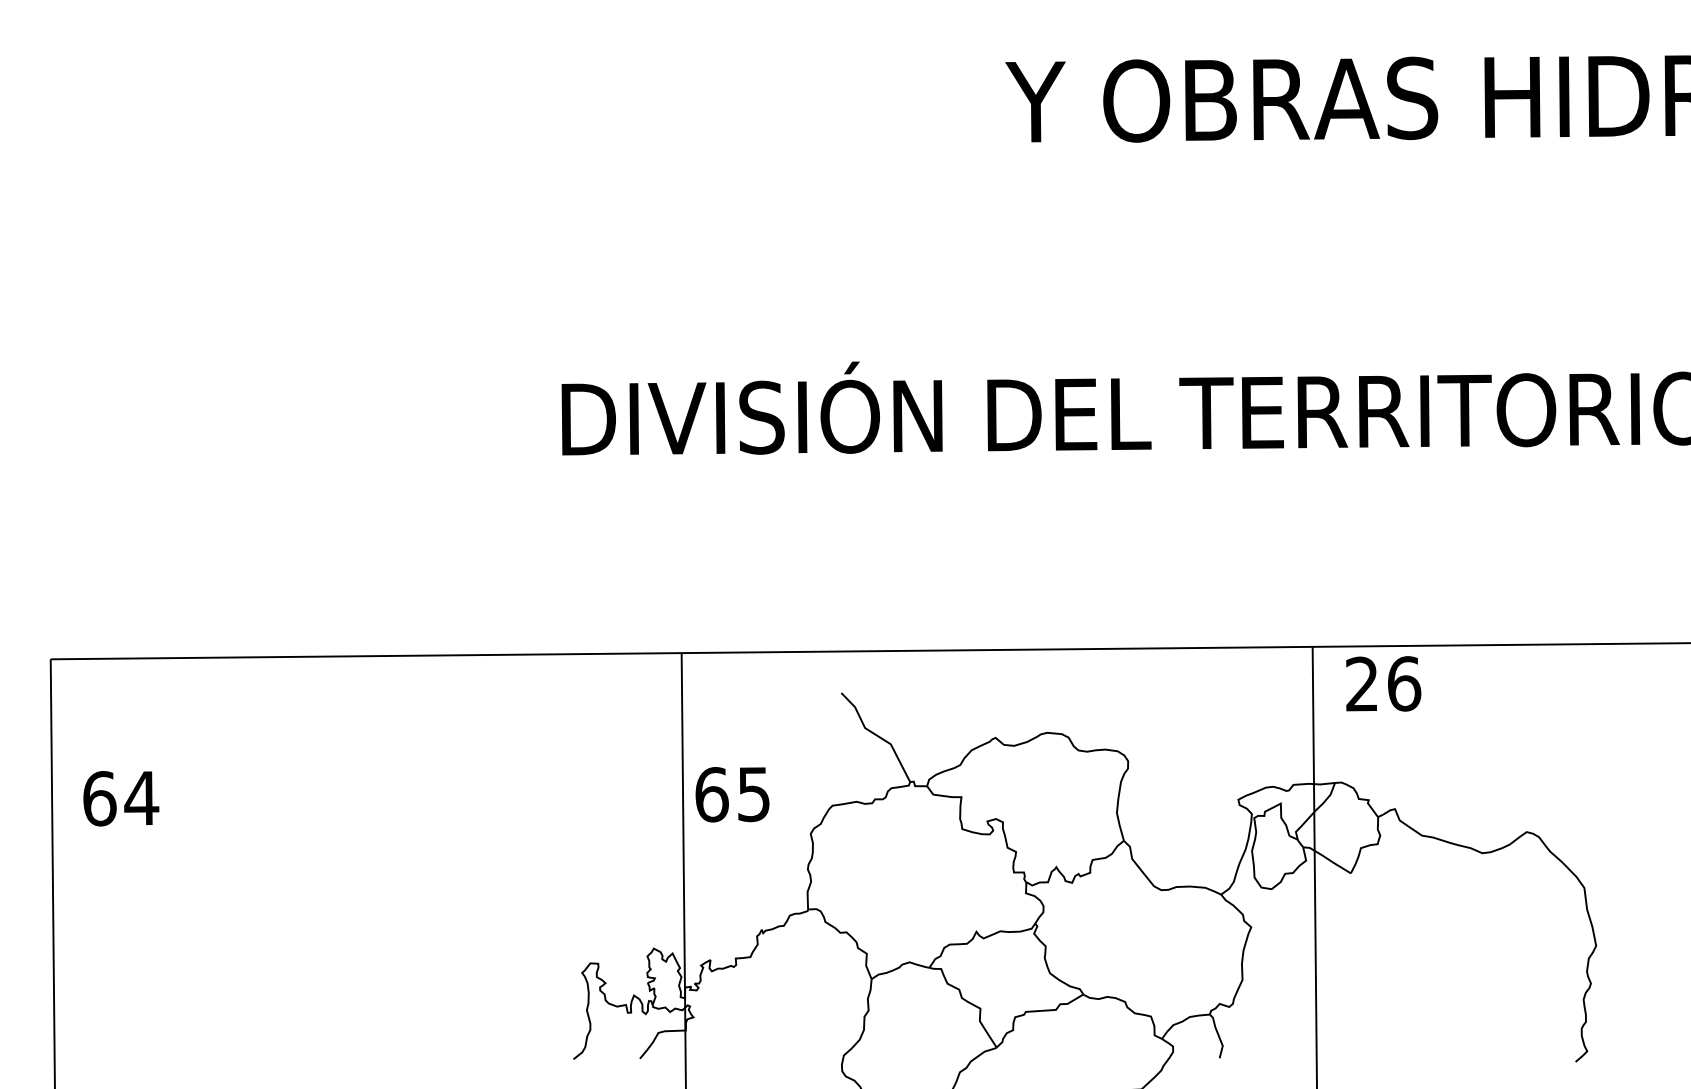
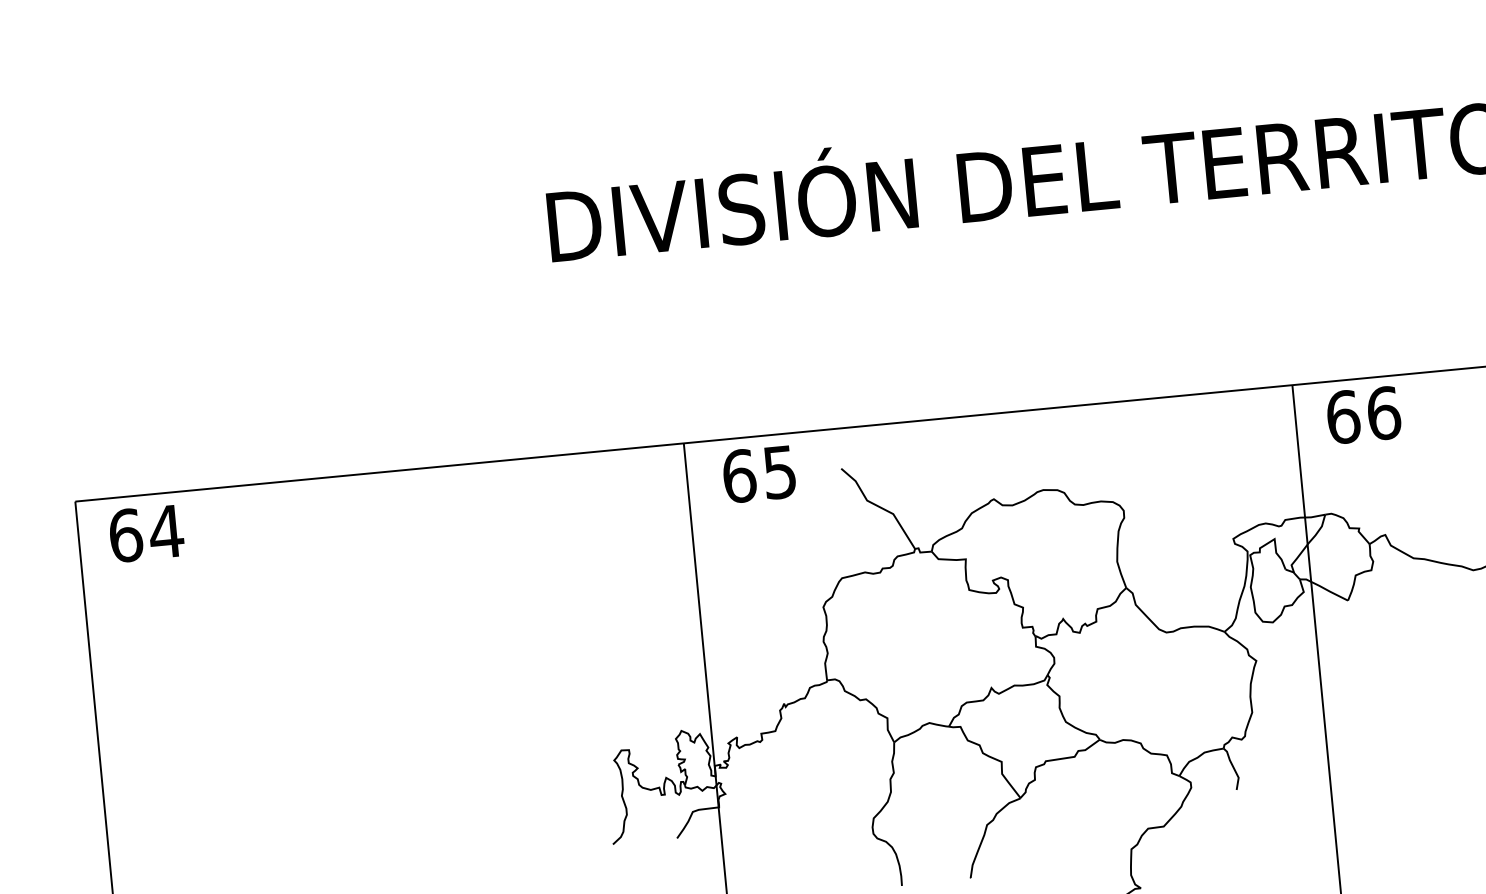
text: (1362, 684) -> (1343, 417), 26 -> 66
text: (732, 794) -> (759, 474), moved
text: (121, 798) -> (146, 533), moved

